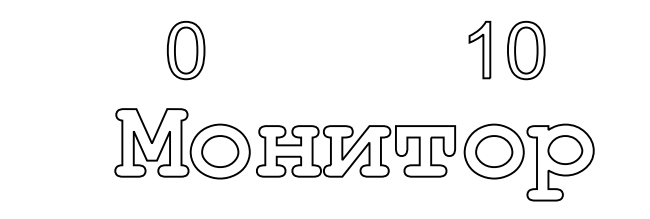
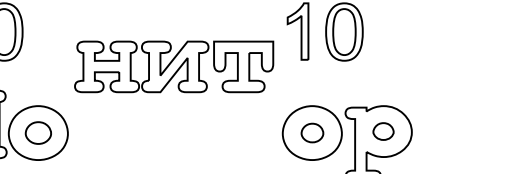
part: (565, 149) -> (383, 131), size x0.6
part: (220, 151) -> (38, 133), size x0.7
part: (355, 151) -> (173, 67), moved
part: (494, 151) -> (312, 133), size x0.6

